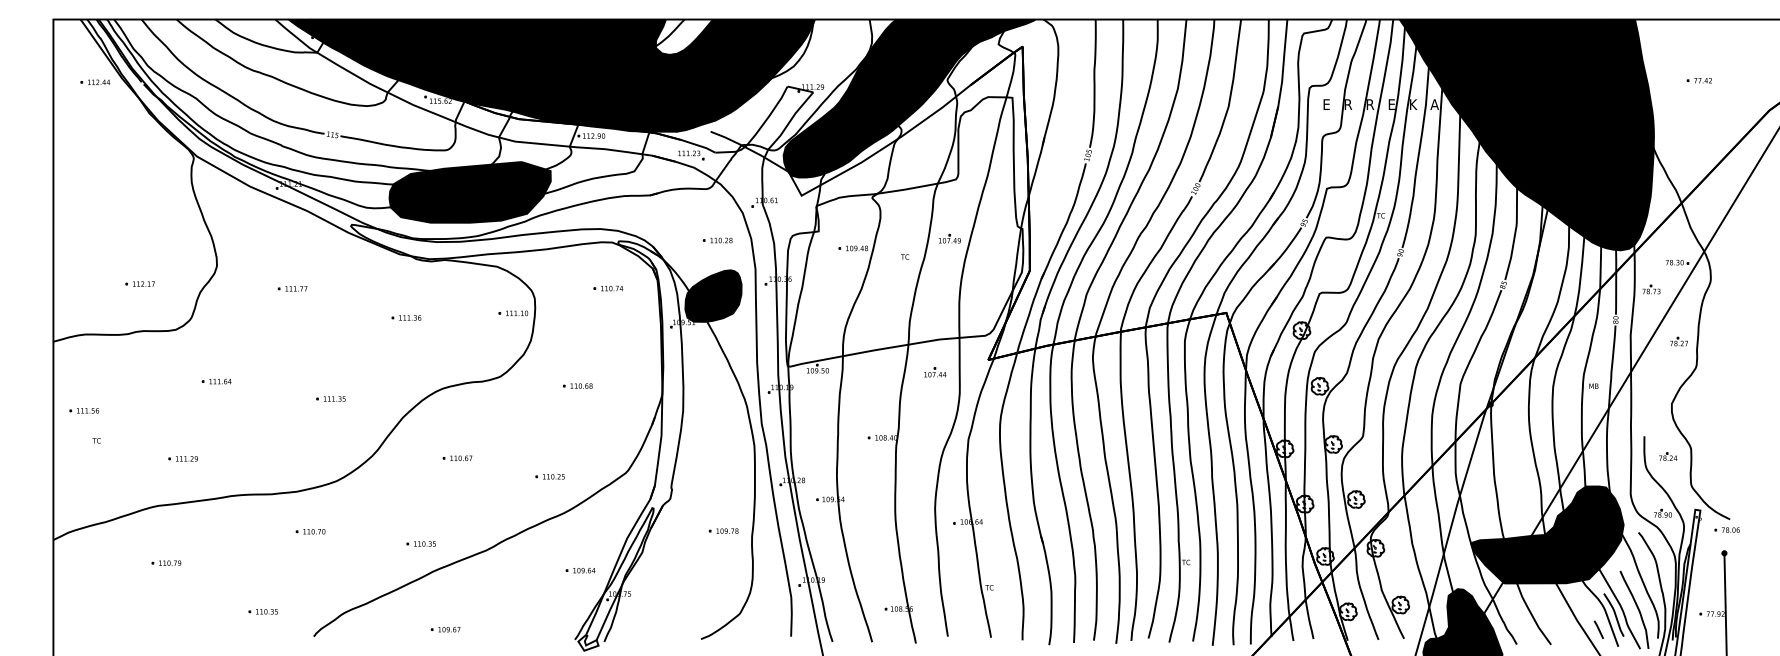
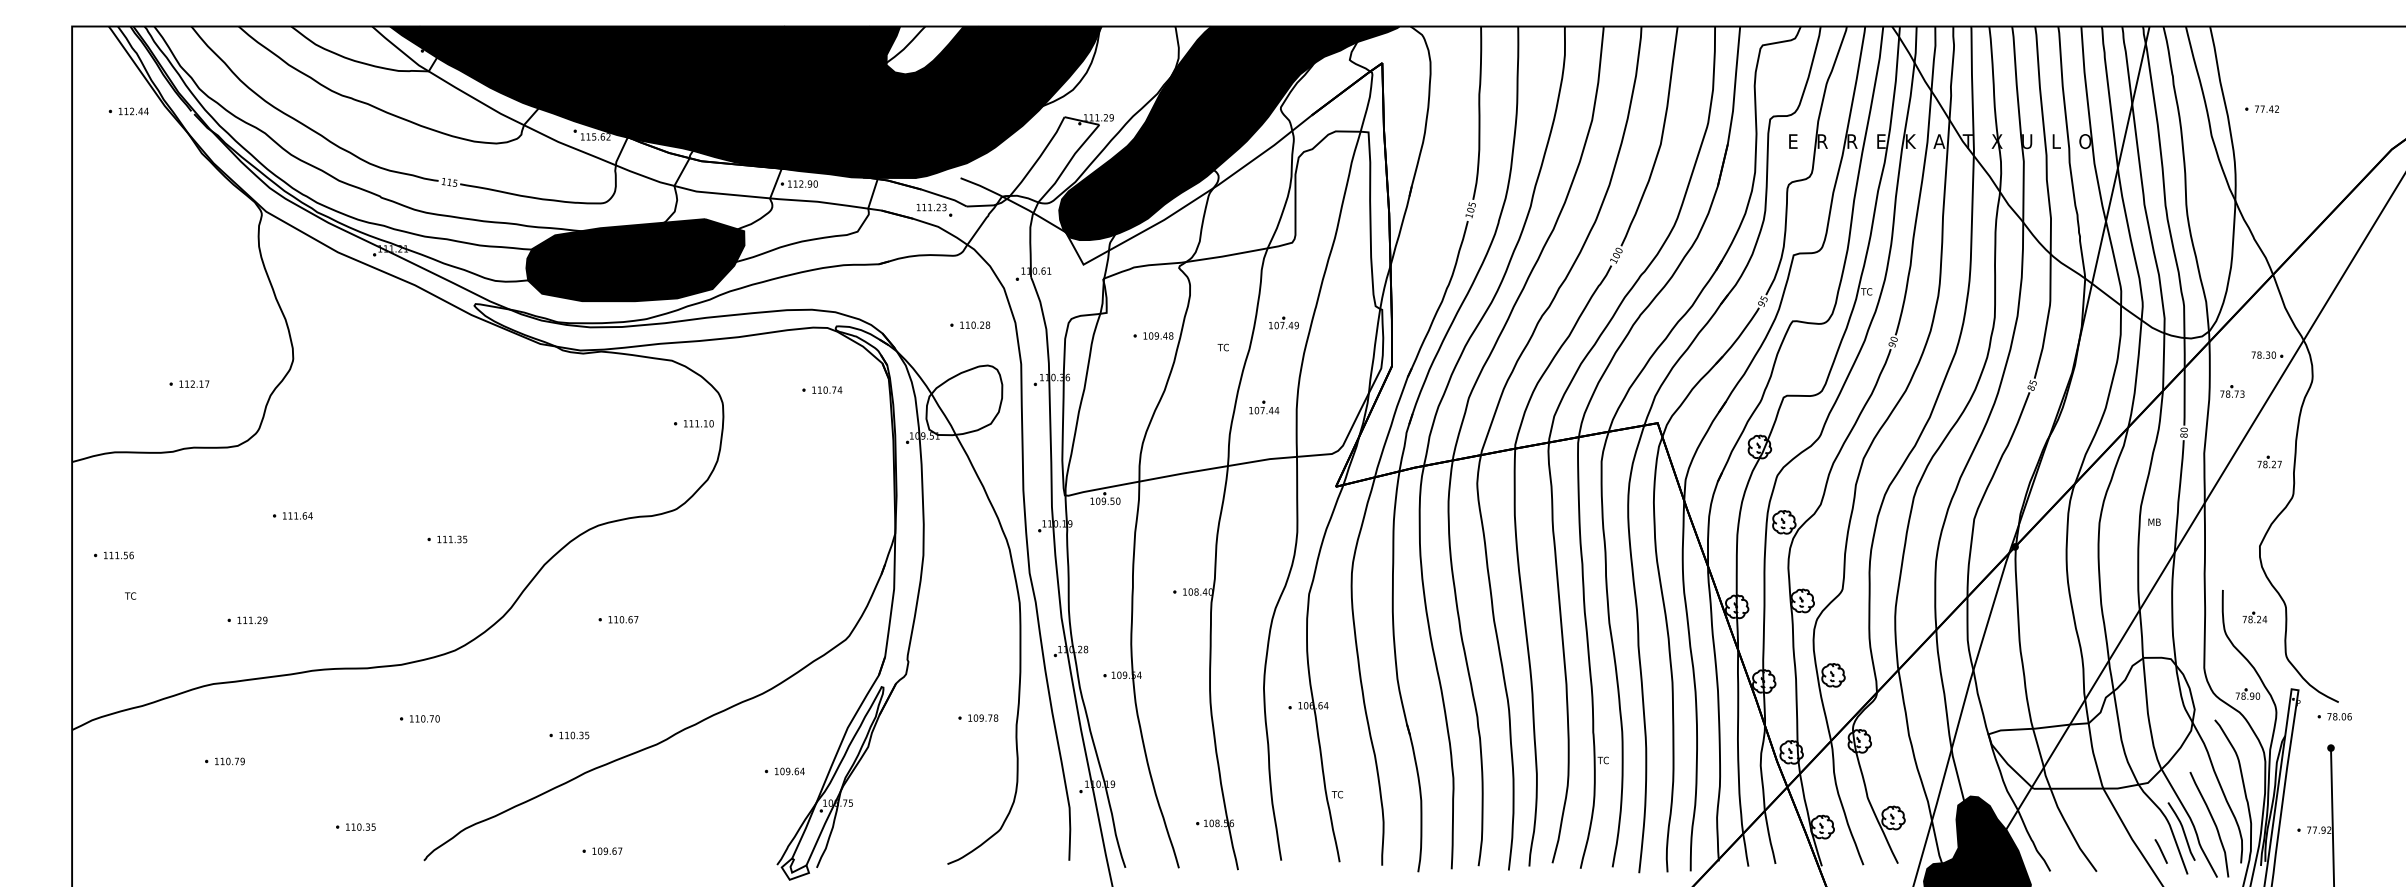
part: (1698, 80) -> (2260, 108), moved
fill: (1526, 134) -> (2063, 181), removed
part: (292, 288) -> (395, 390), removed
fill: (713, 295) -> (964, 399), removed
part: (406, 317) -> (549, 429), removed
part: (935, 372) -> (1264, 407), moved
part: (577, 385) -> (780, 521), removed
part: (549, 476) -> (742, 644), removed
fill: (1547, 534) -> (2091, 722), removed

